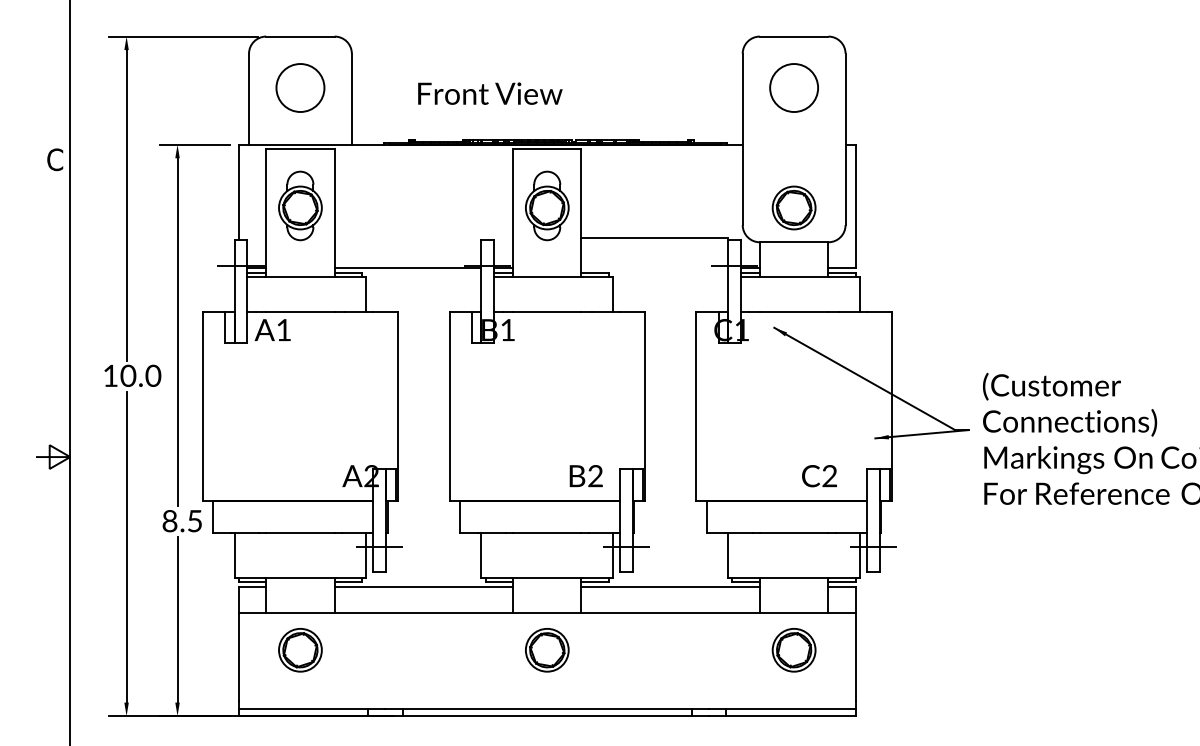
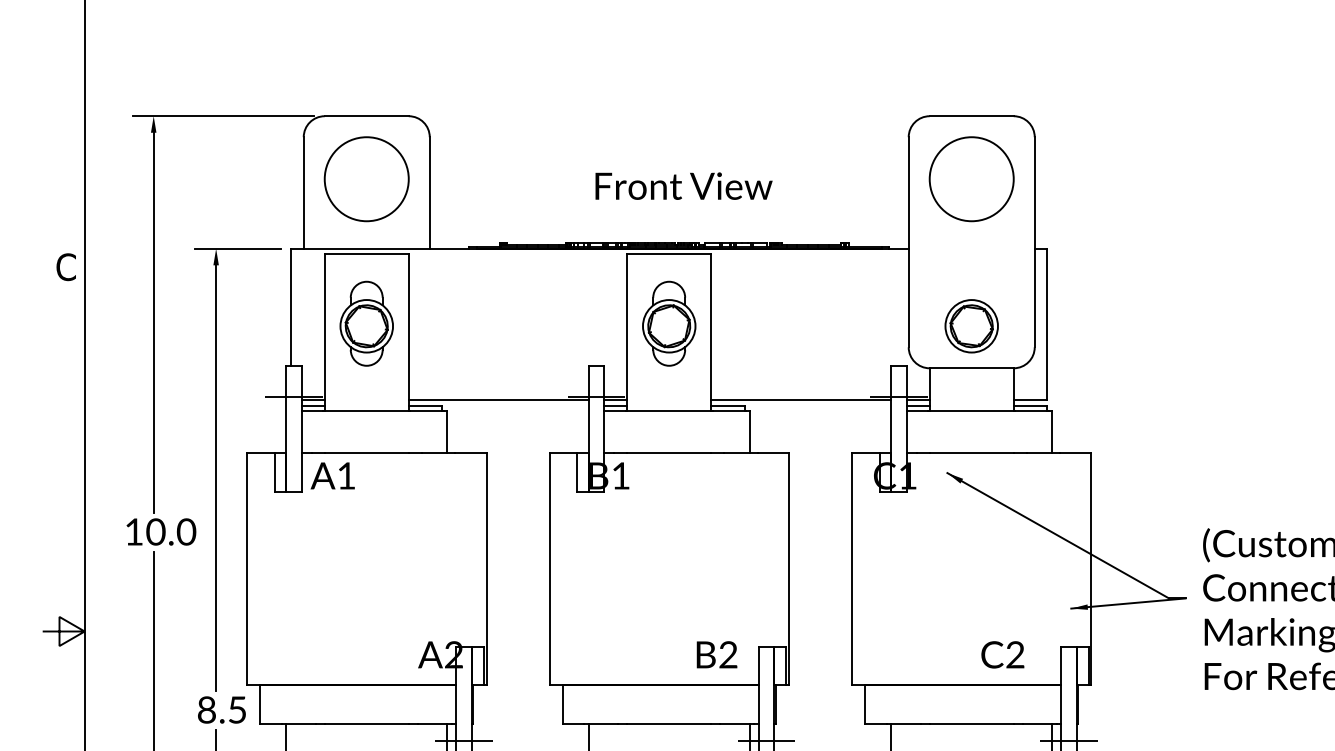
circle: (300, 87) -> (366, 178), size x1.43
circle: (793, 87) -> (970, 178), size x1.43
text: (490, 93) -> (684, 185), moved
line: (654, 238) -> (800, 400), moved

